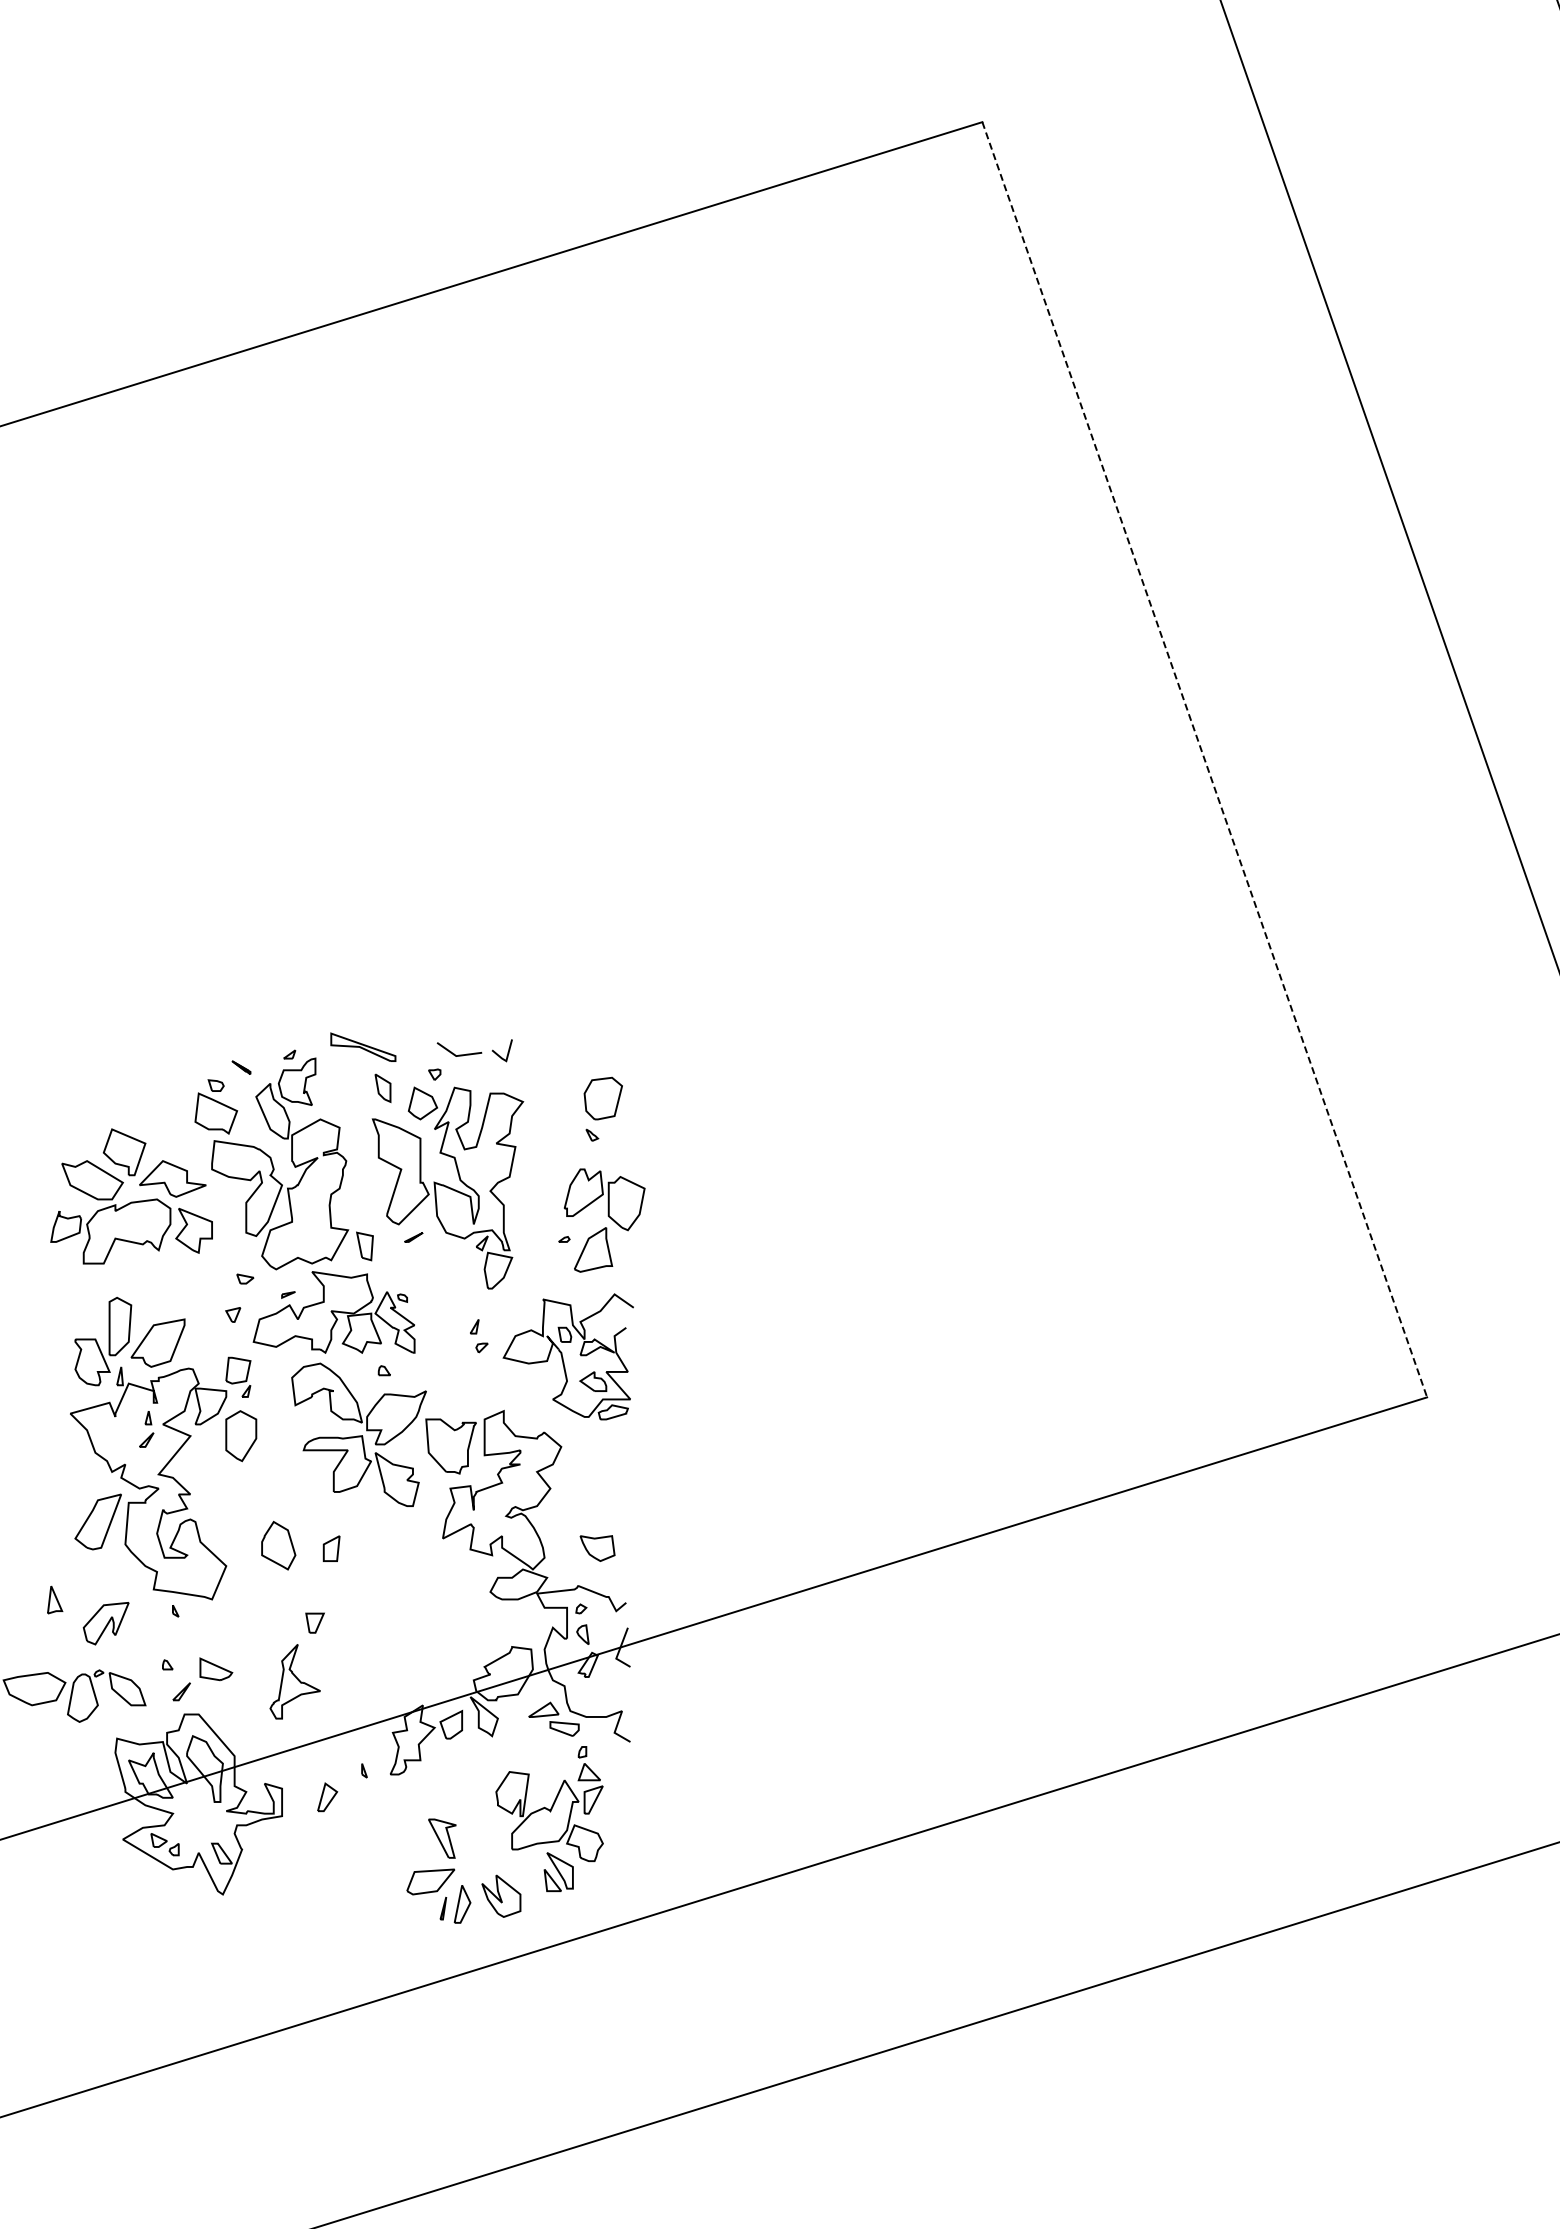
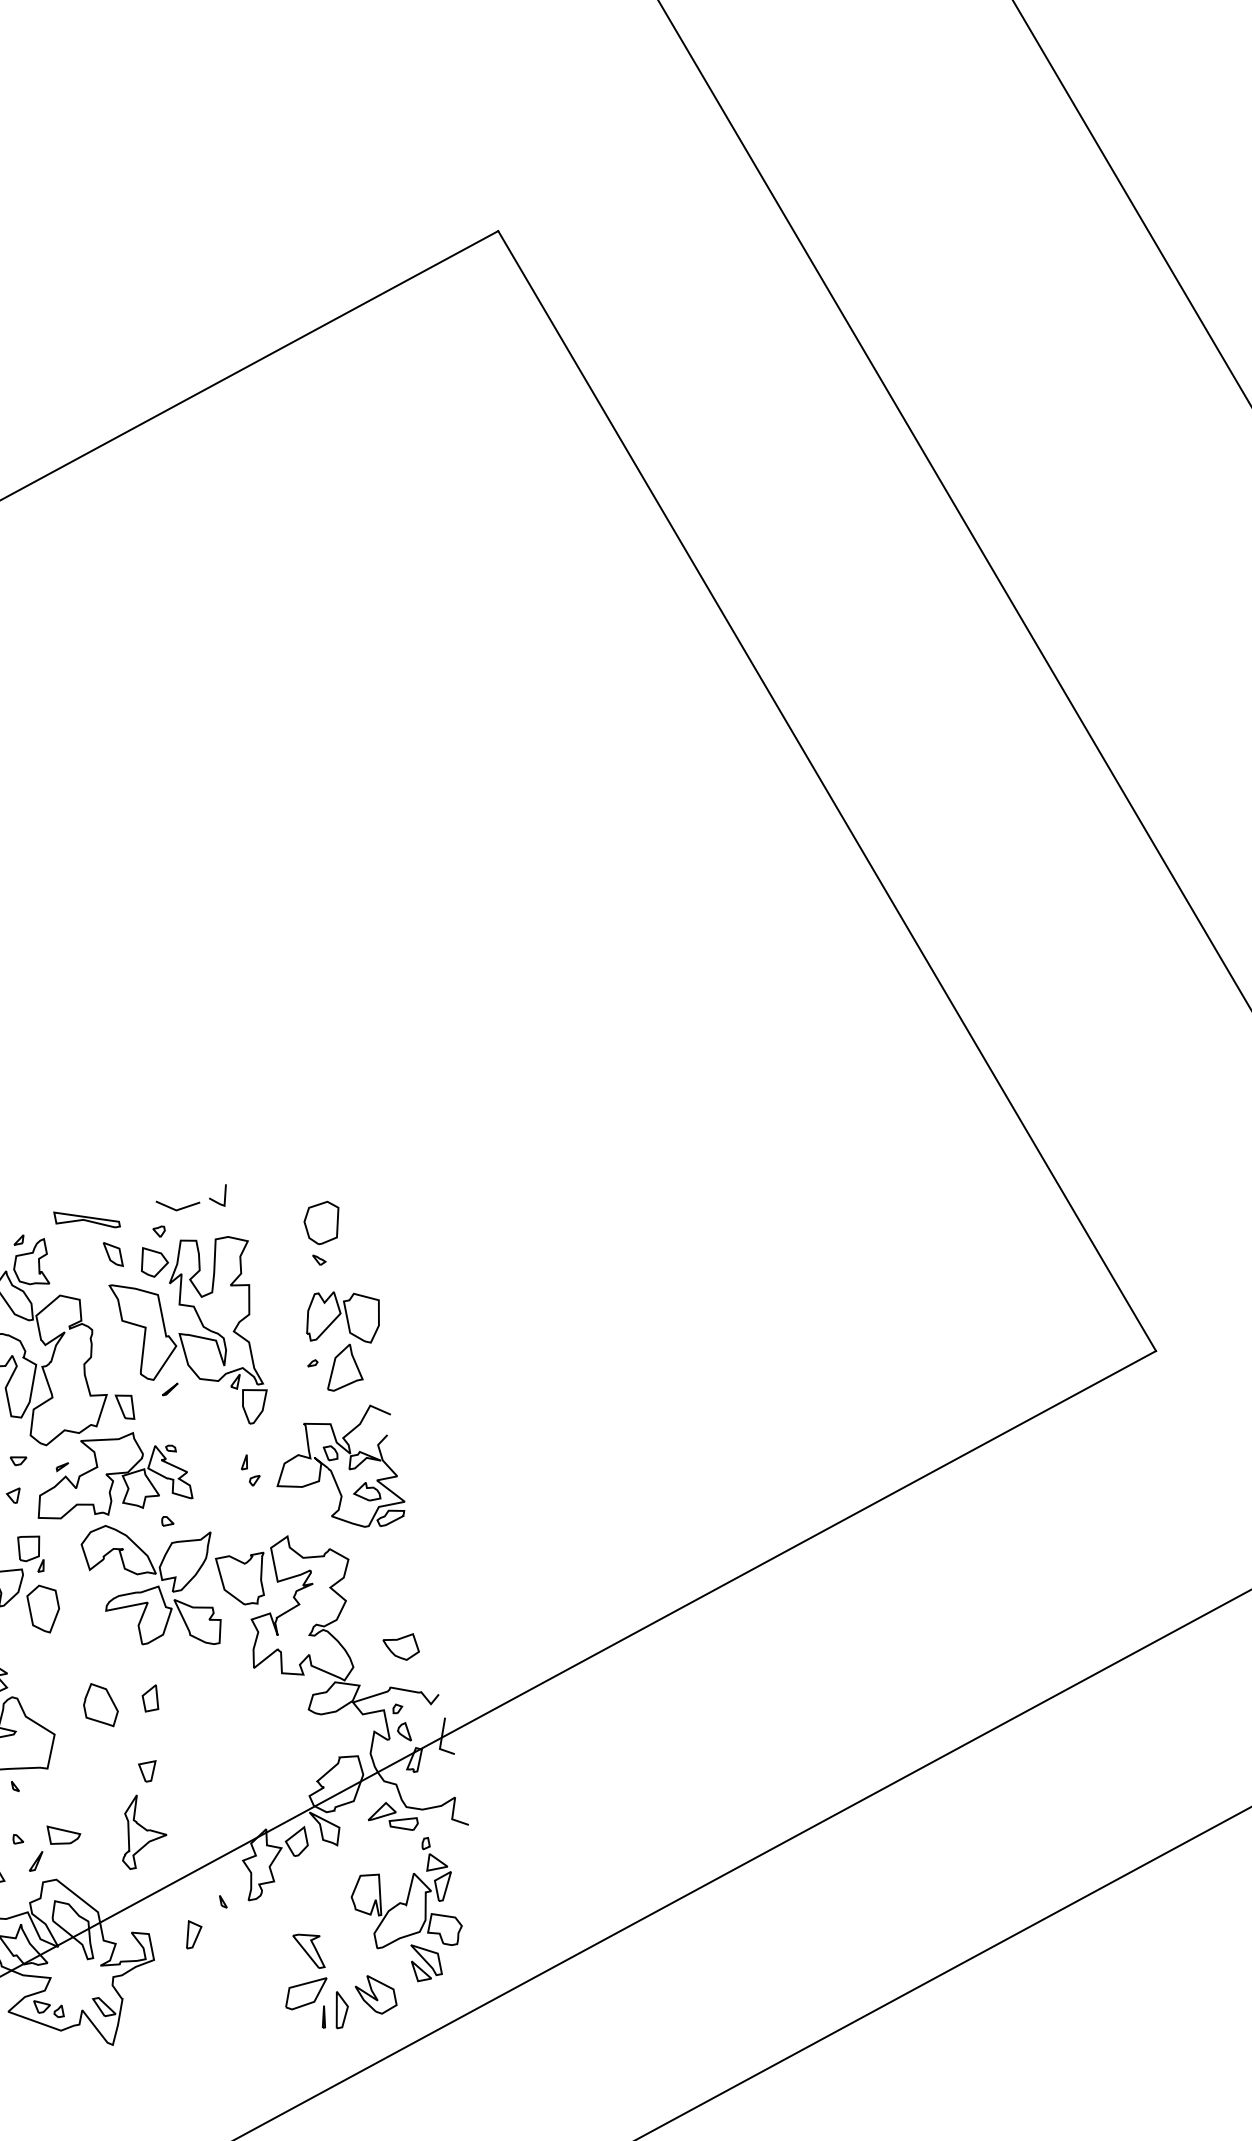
line: (1204, 760) -> (827, 791), dashed -> solid

